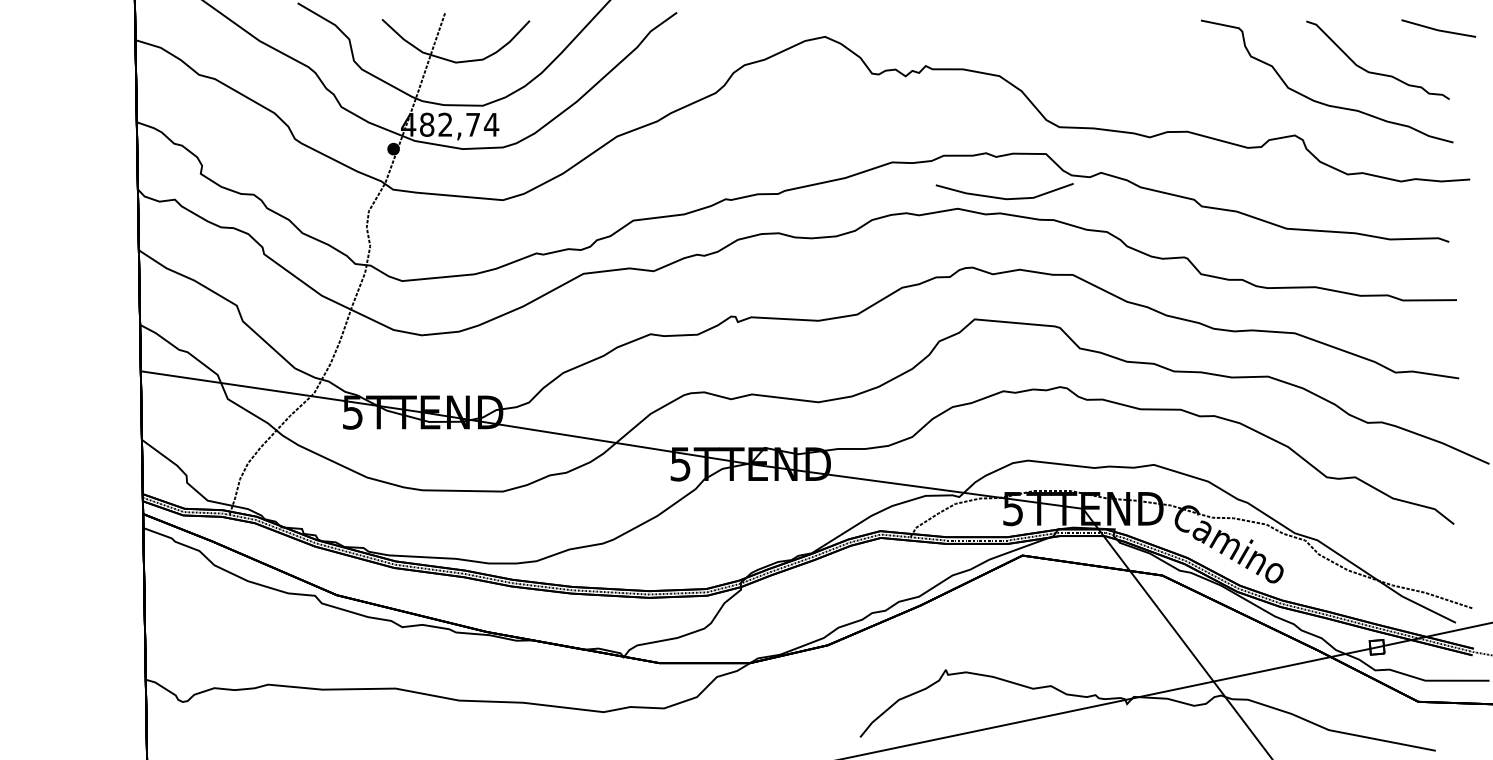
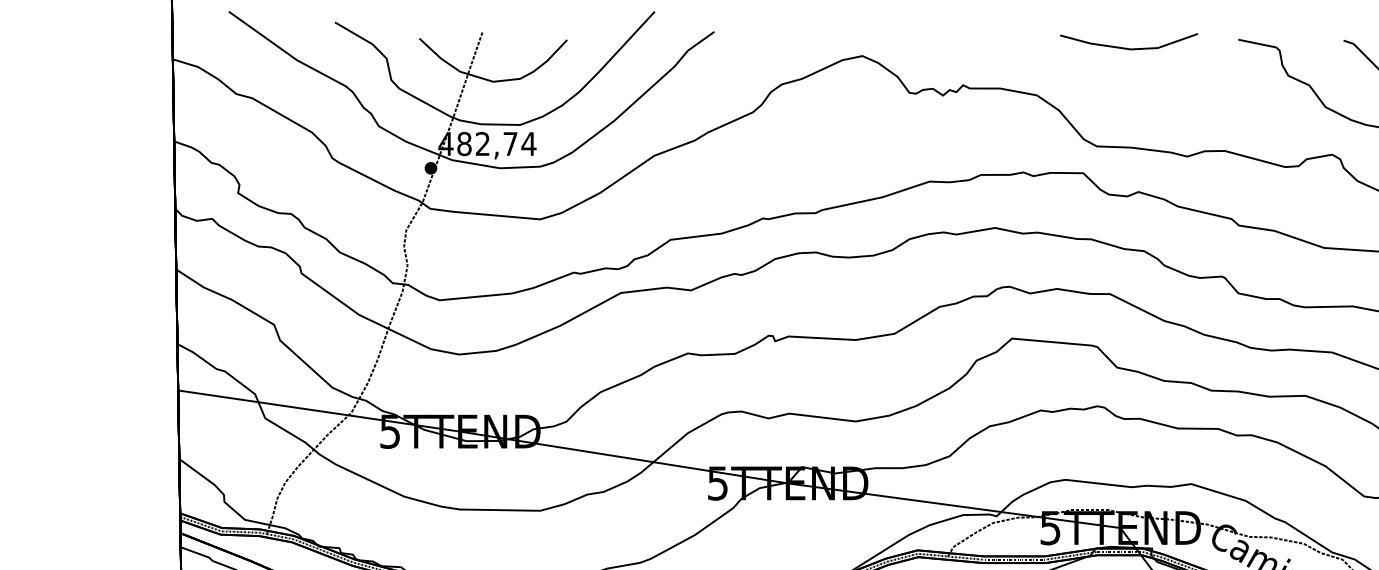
line: (1003, 197) -> (1127, 47), moved

